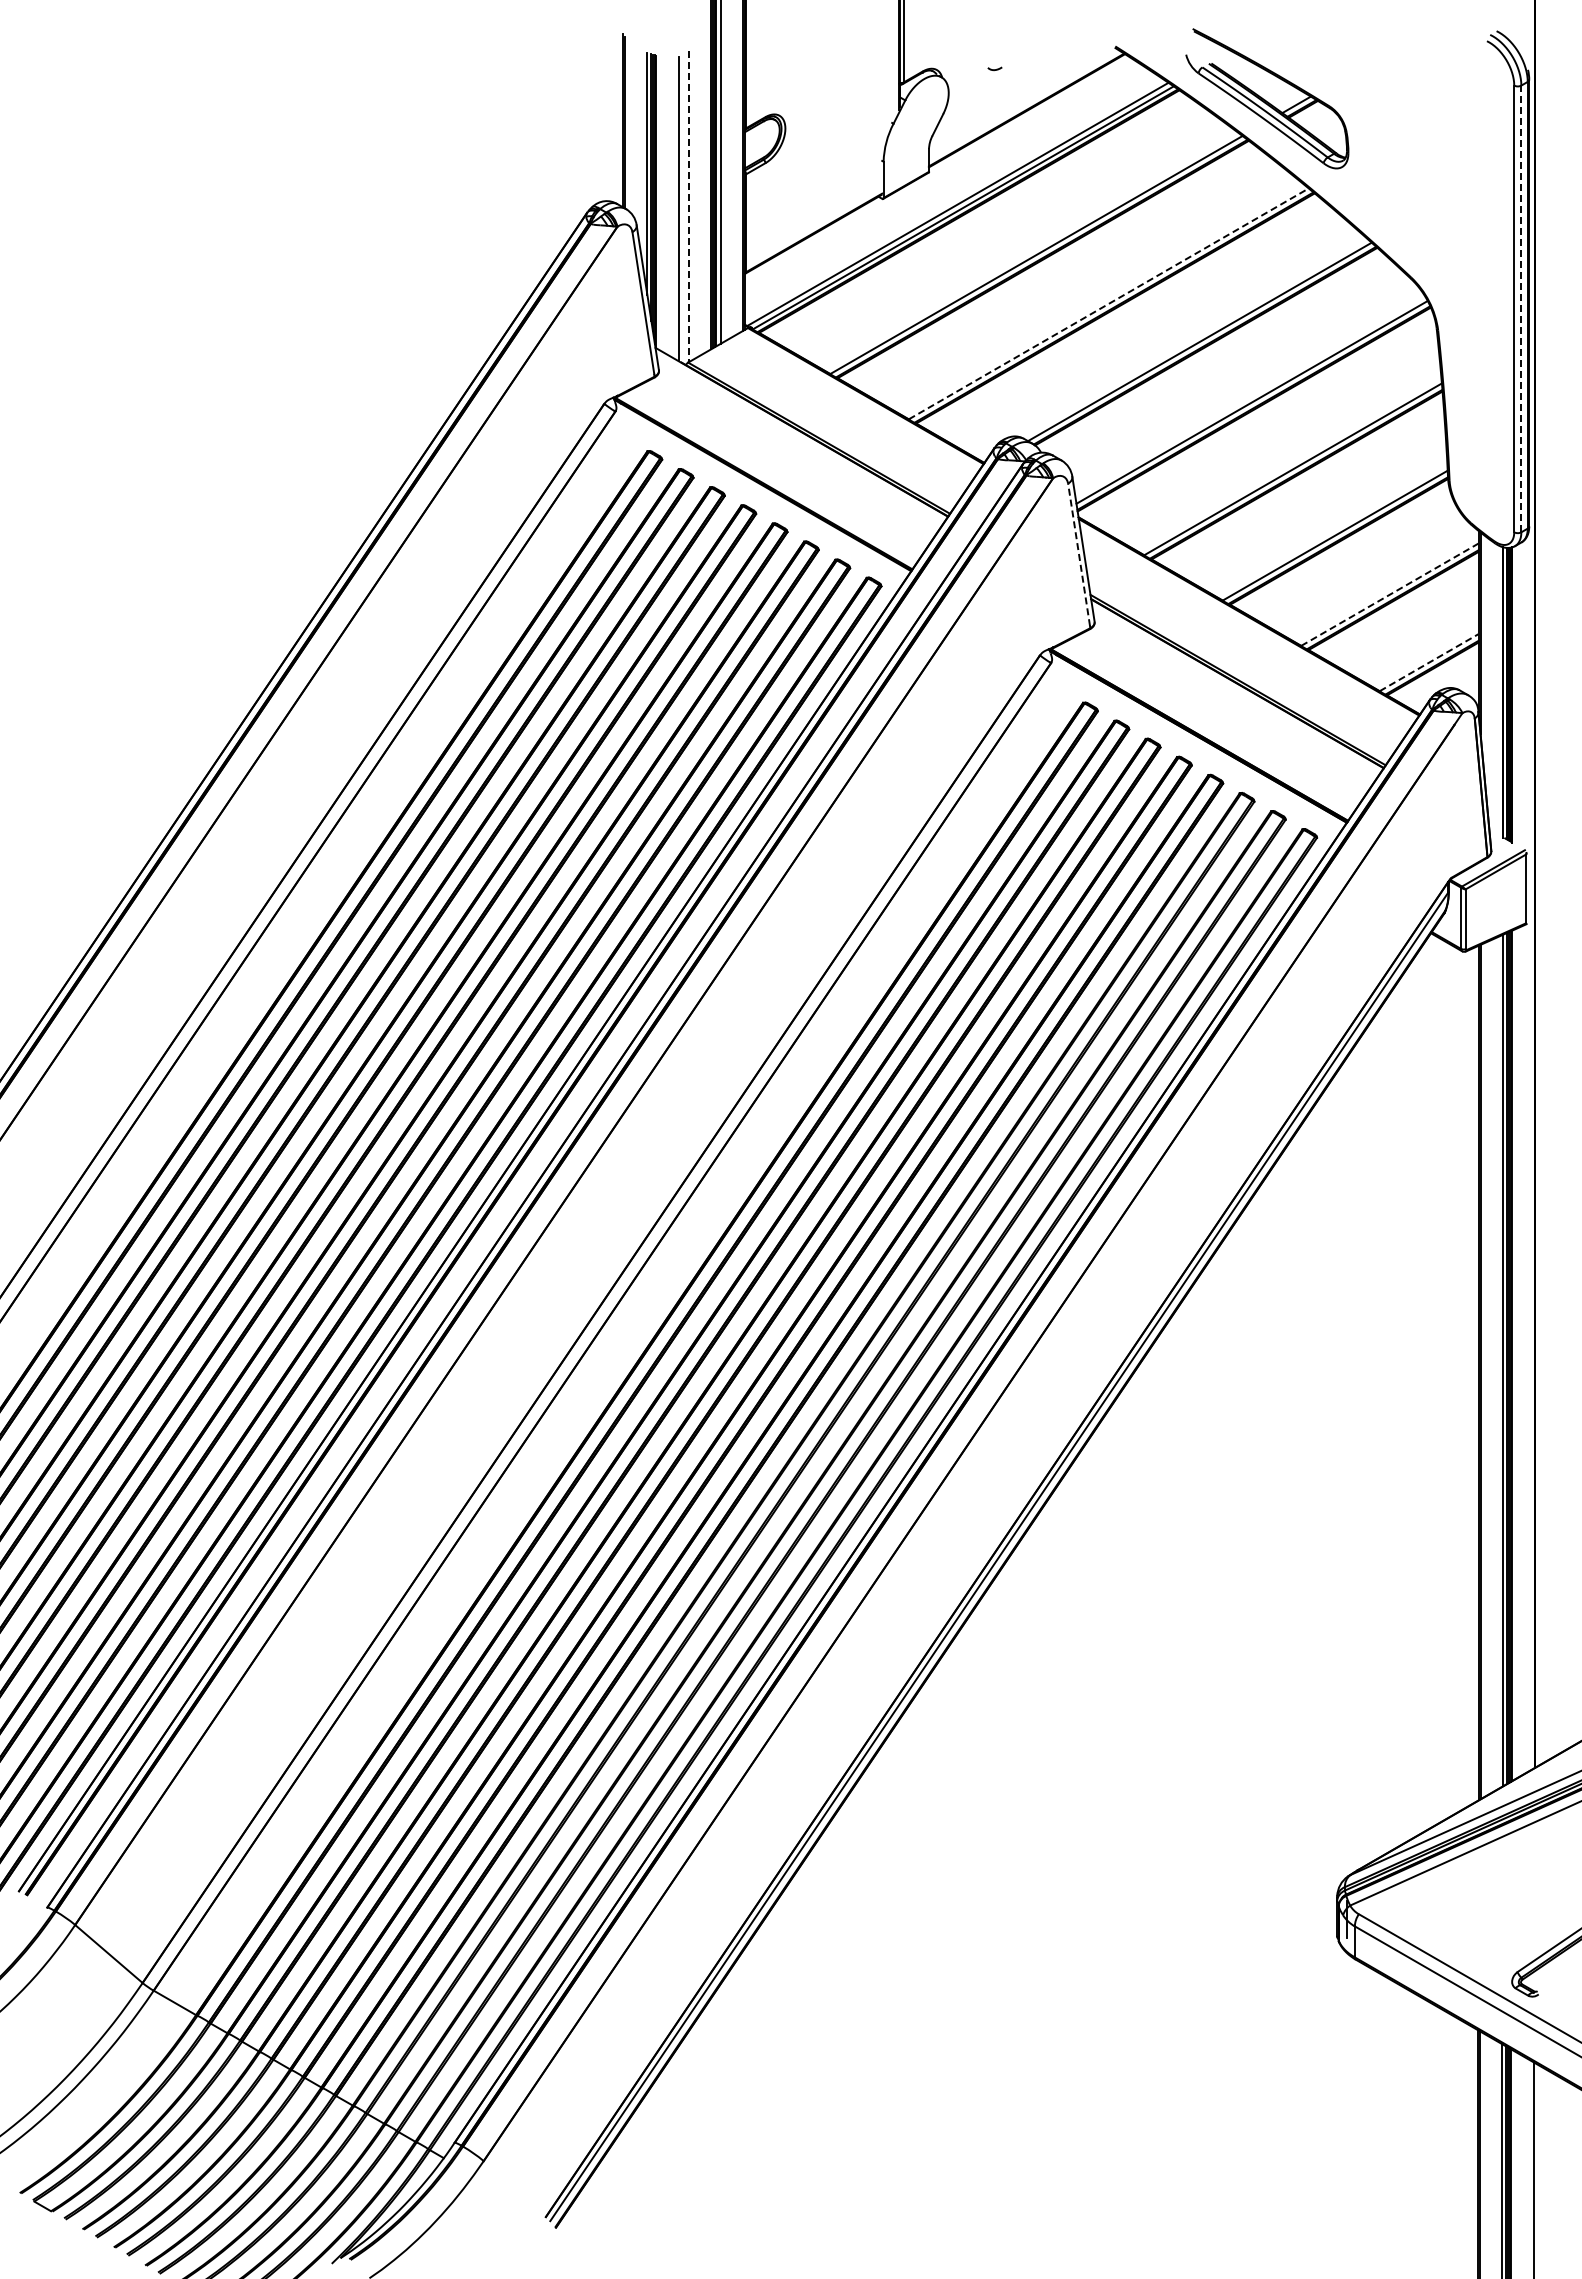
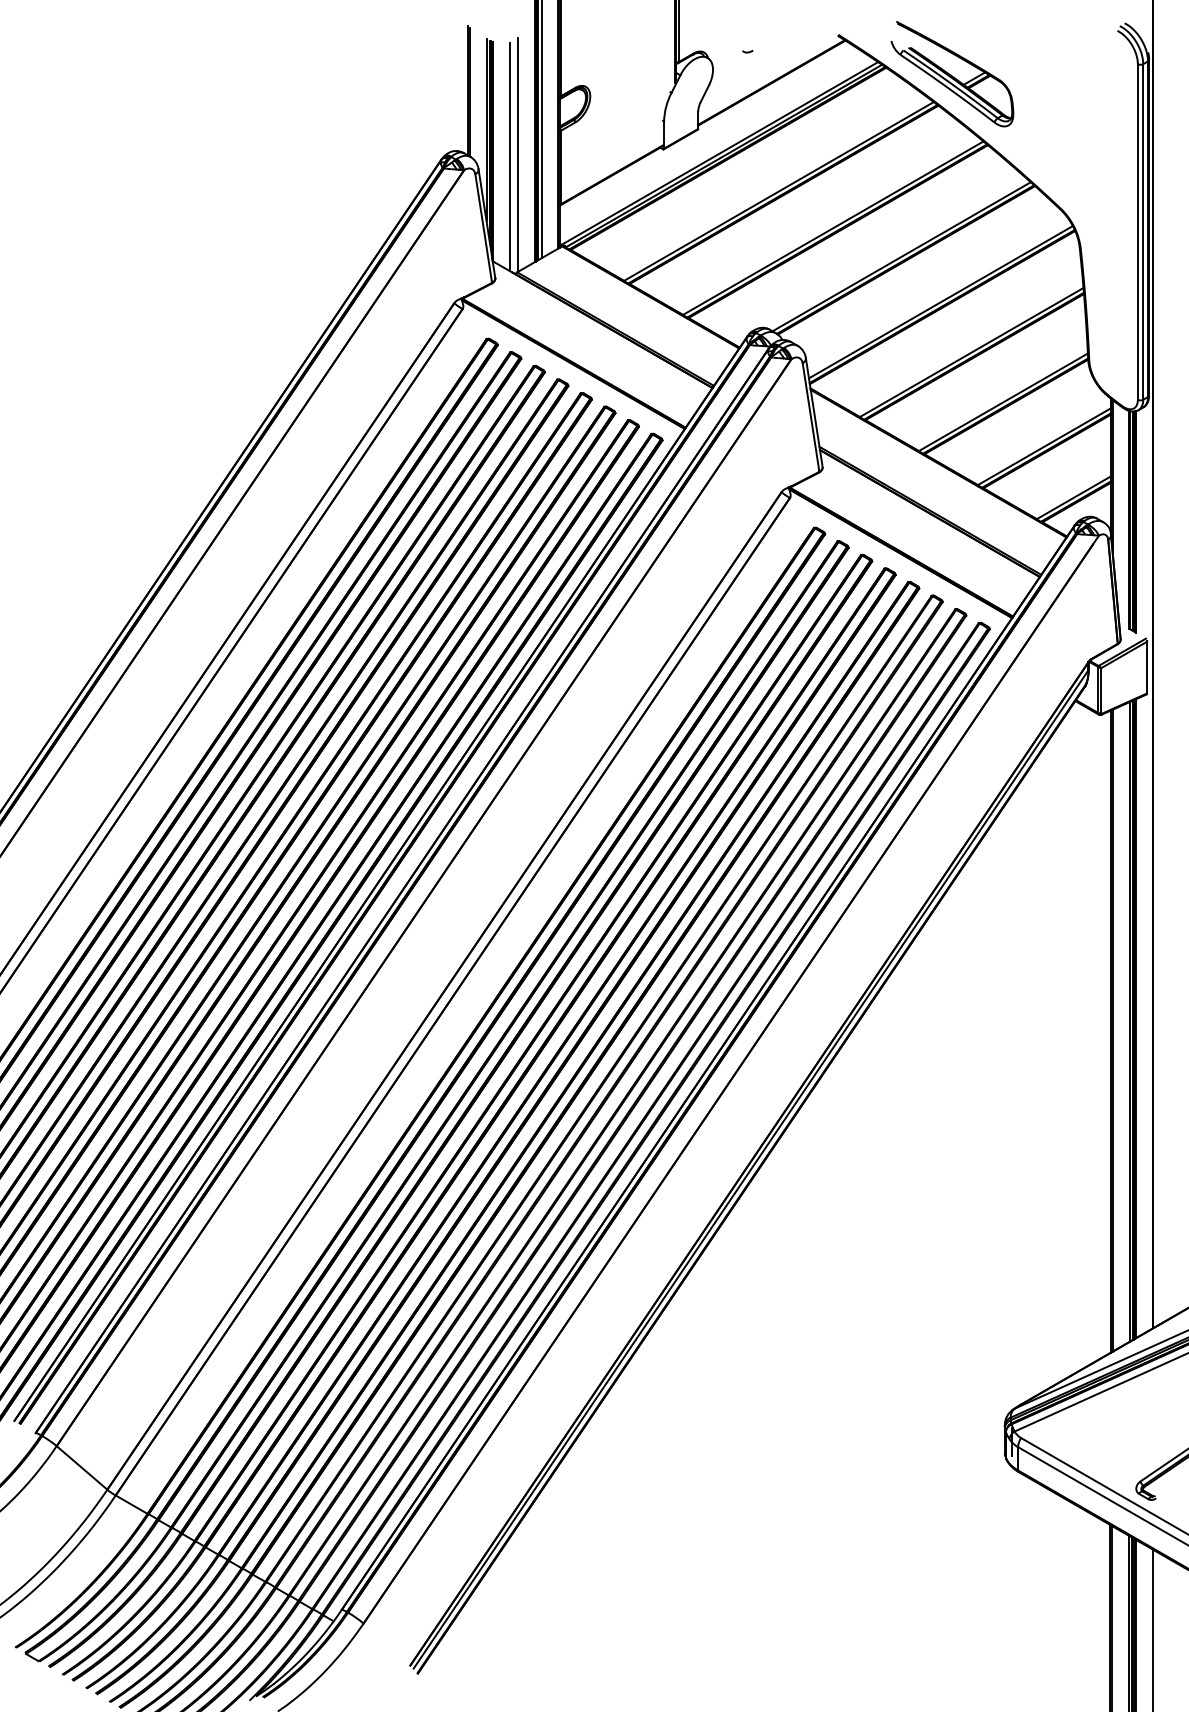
line: (688, 206) -> (517, 155), dashed -> solid
line: (1108, 303) -> (833, 227), dashed -> solid
line: (1521, 308) -> (1143, 231), dashed -> solid
line: (1079, 554) -> (811, 416), dashed -> solid
line: (1390, 594) -> (1044, 446), dashed -> solid
line: (1429, 662) -> (1074, 497), dashed -> solid

